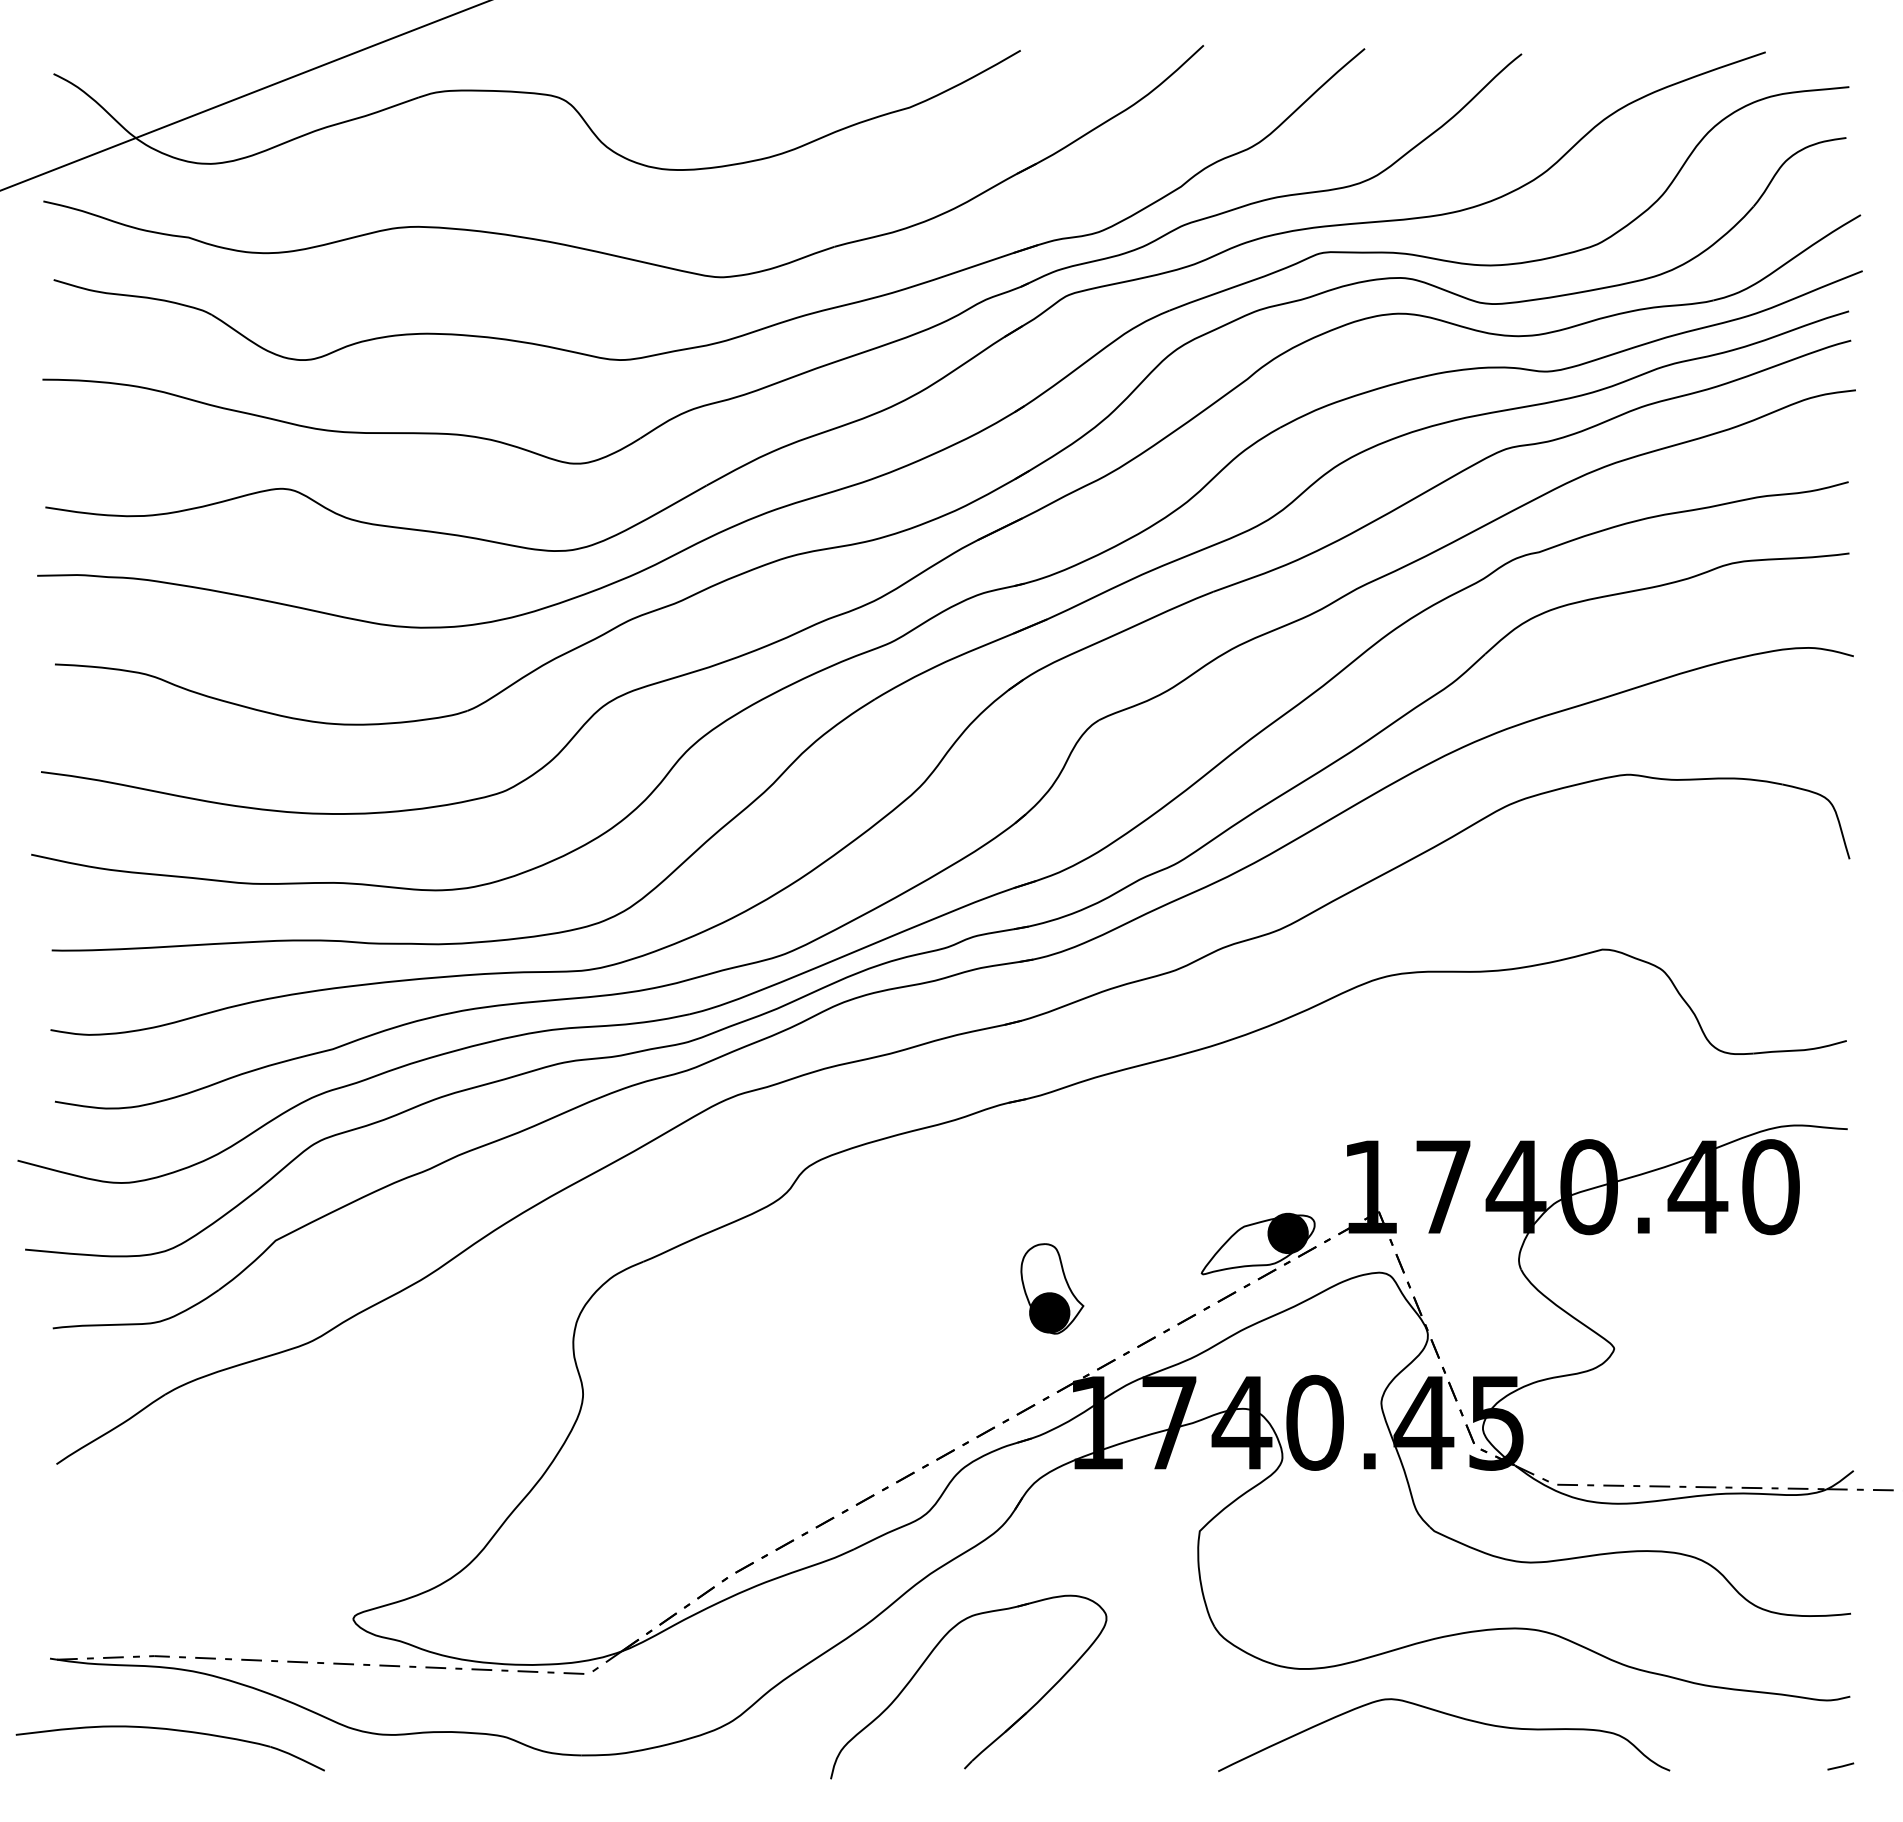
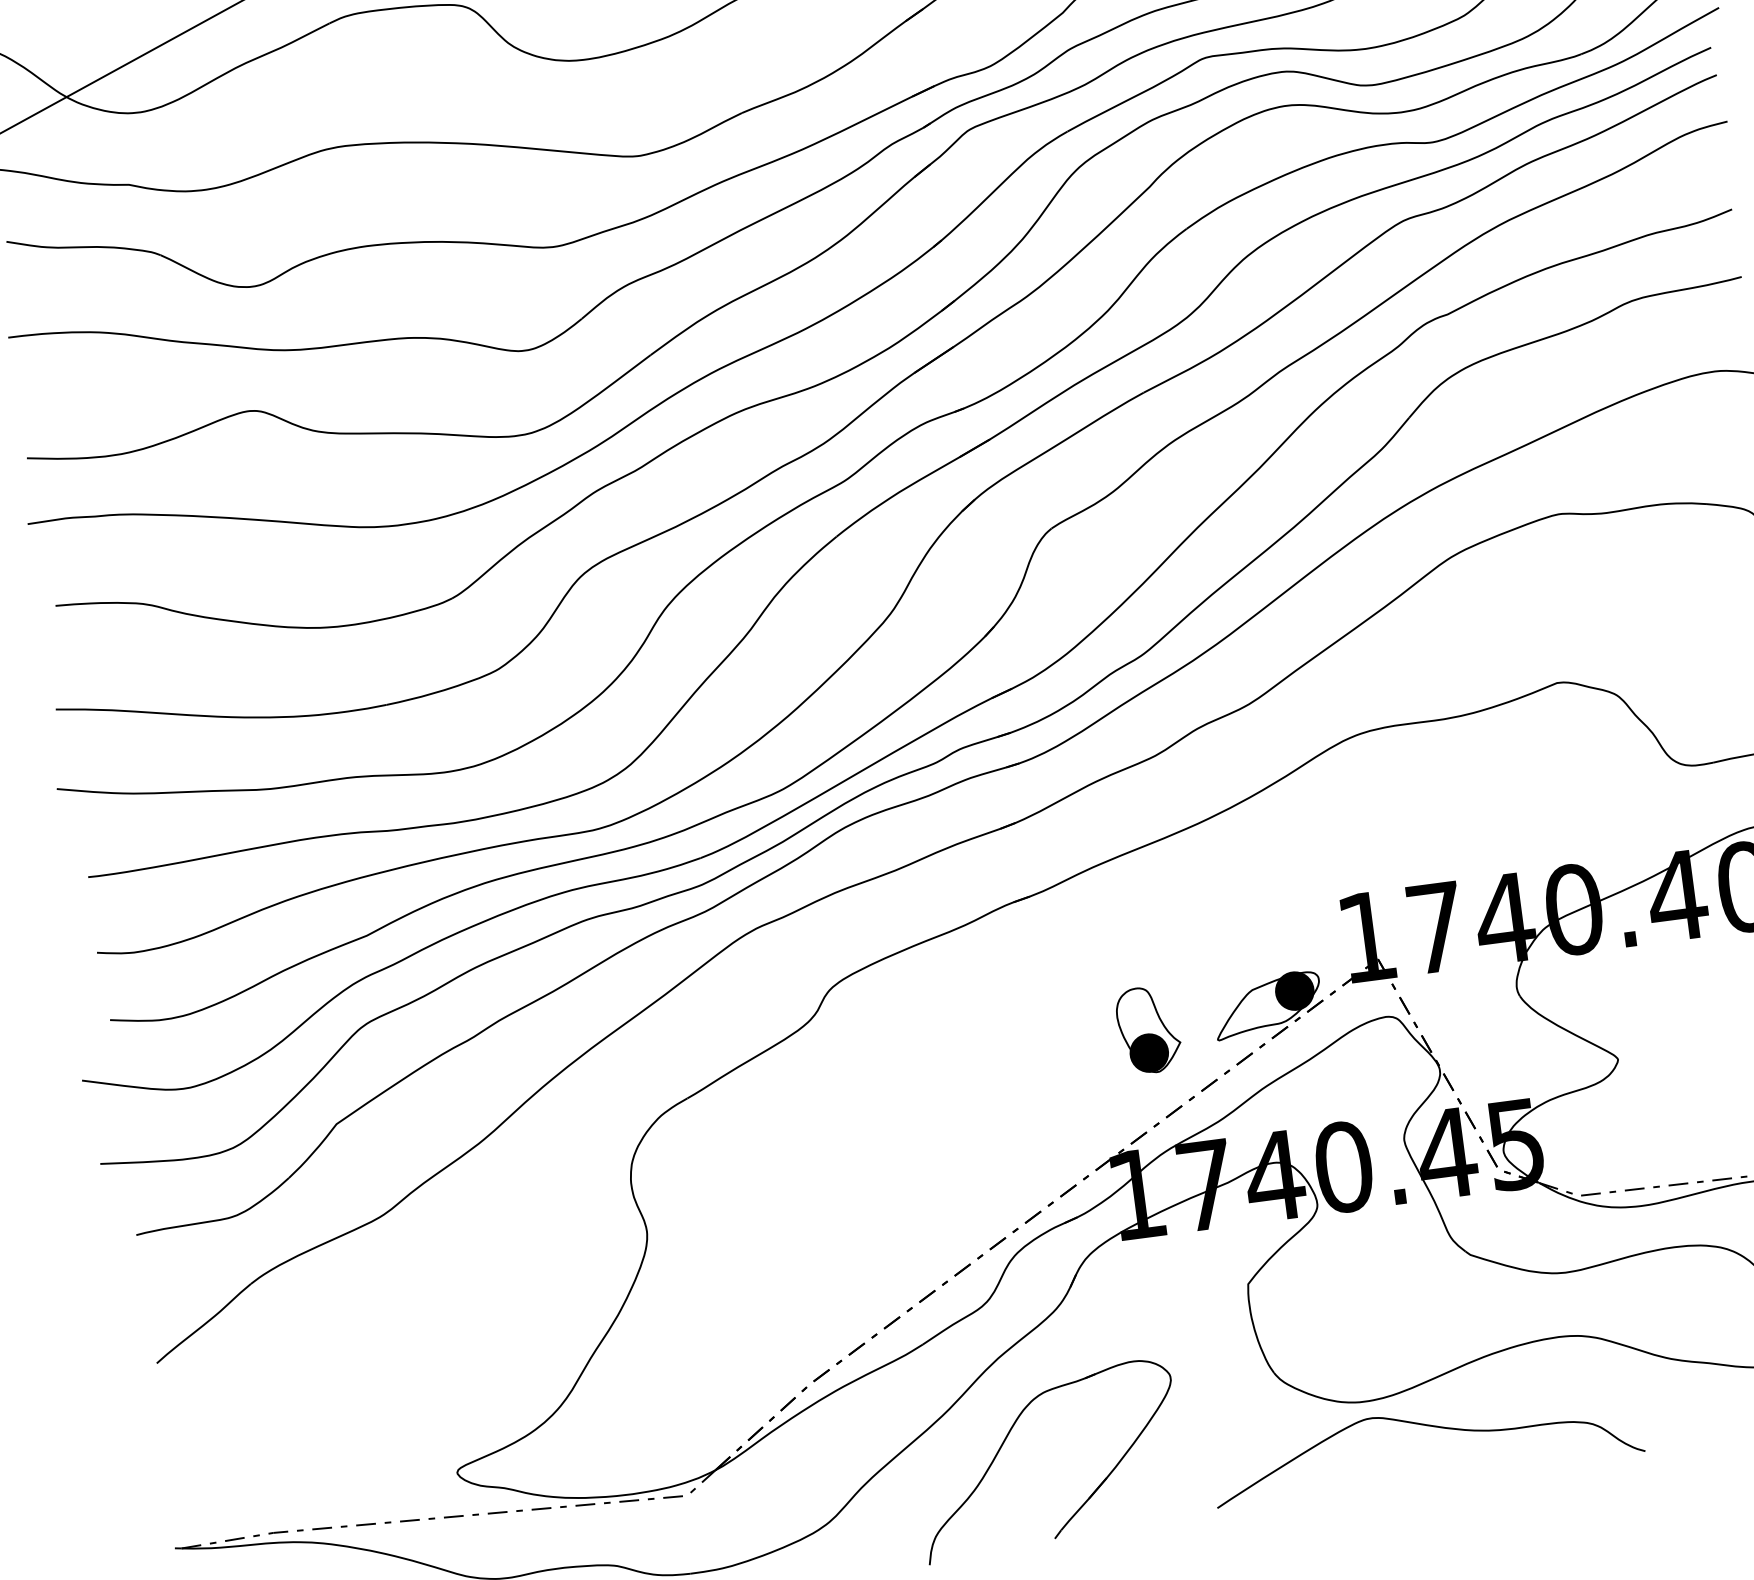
part: (1052, 1288) -> (1148, 1029), moved
curve: (1451, 1716) -> (1431, 1427), moved

